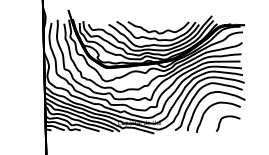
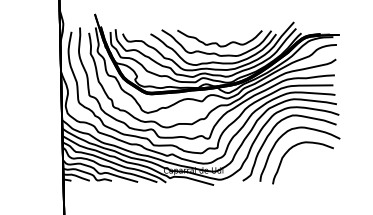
curve: (225, 117) -> (312, 163), removed

